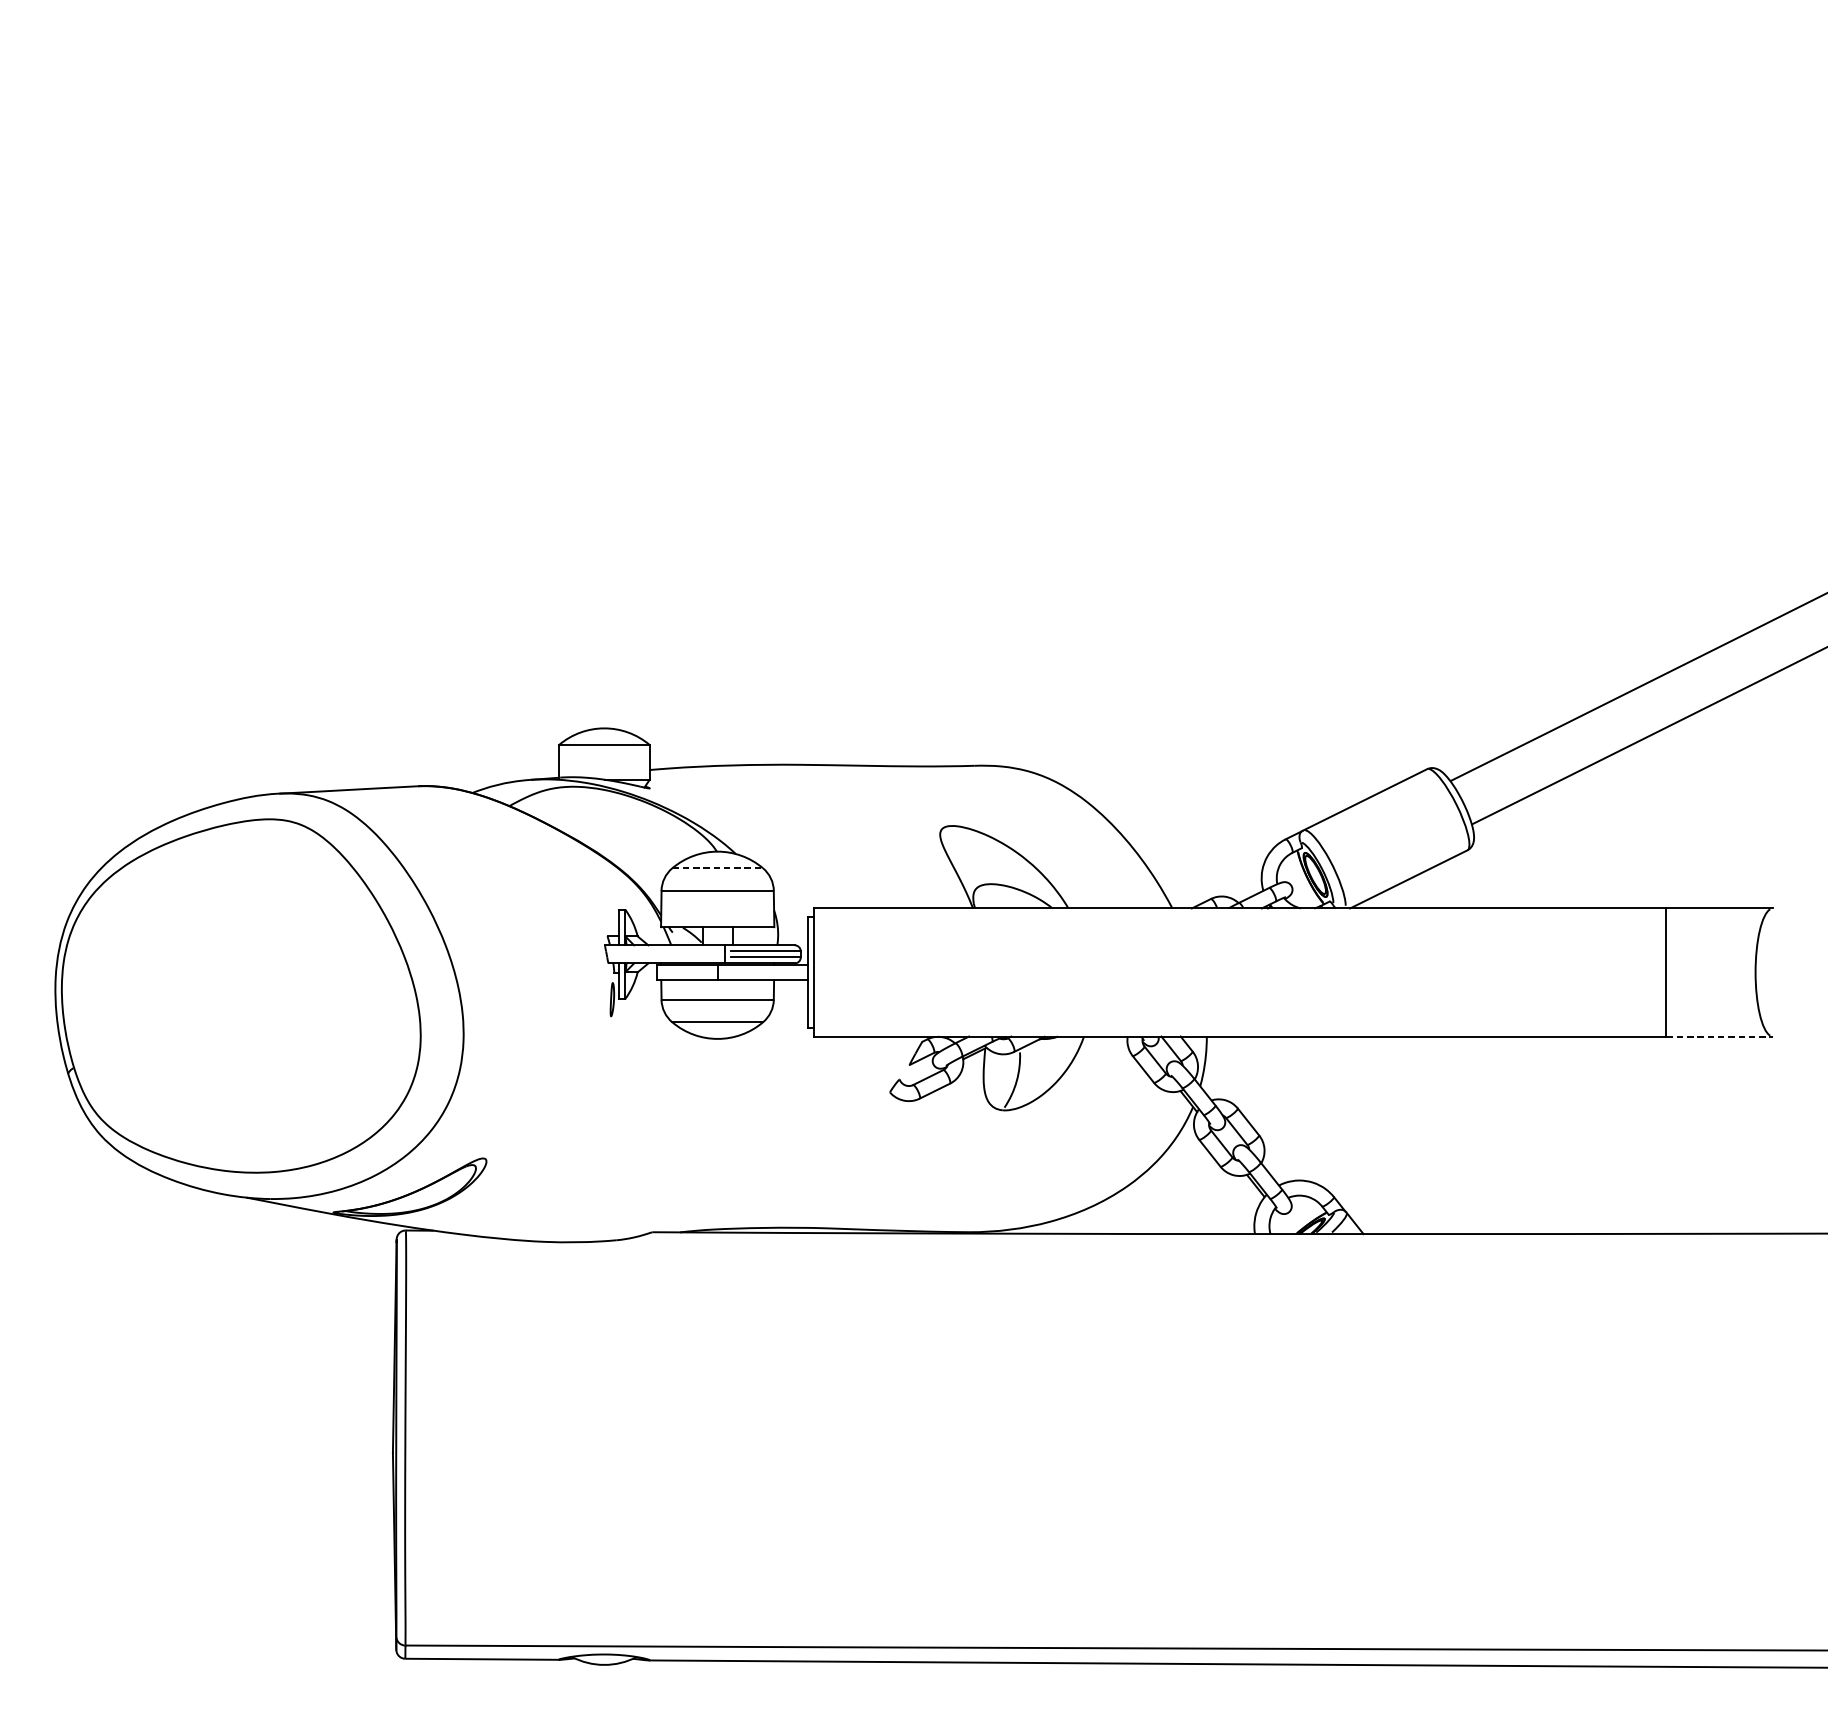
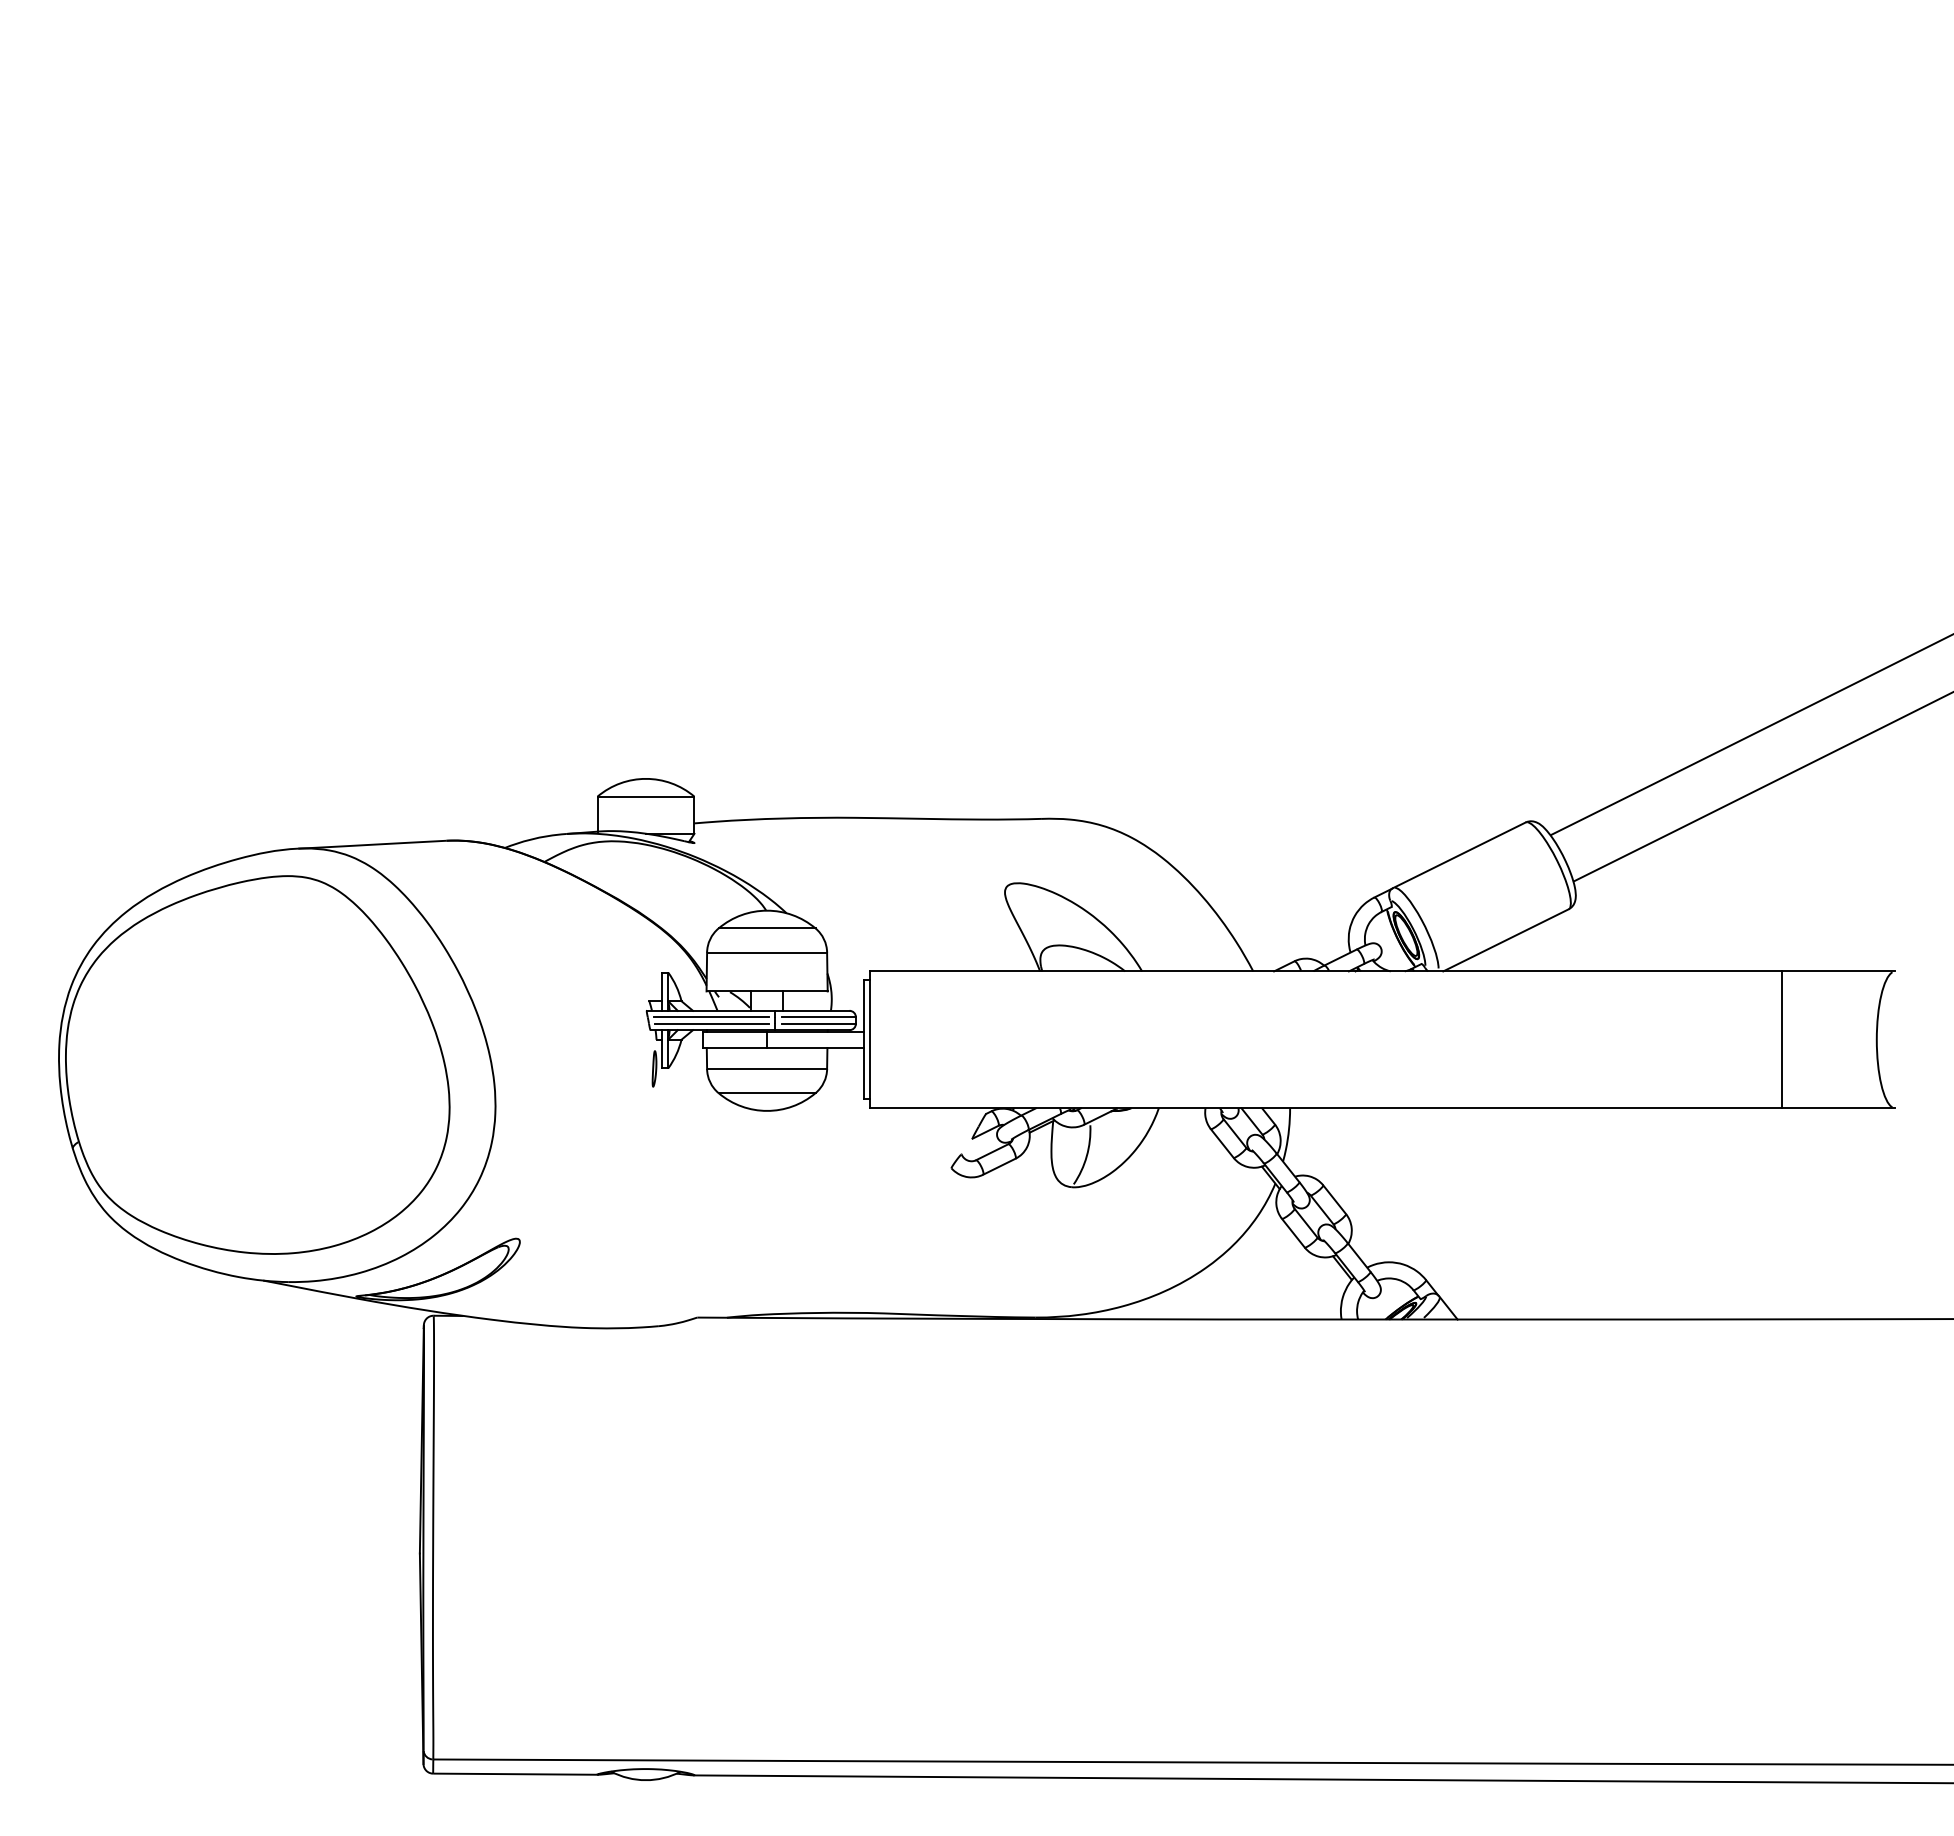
line: (718, 868) -> (767, 928), dashed -> solid
line: (665, 951) -> (711, 1017), added
line: (665, 957) -> (711, 1023), added
line: (1719, 1036) -> (1838, 1108), dashed -> solid

